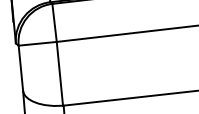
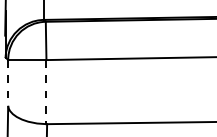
line: (21, 67) -> (8, 82), solid -> dashed
line: (59, 74) -> (46, 92), solid -> dashed

